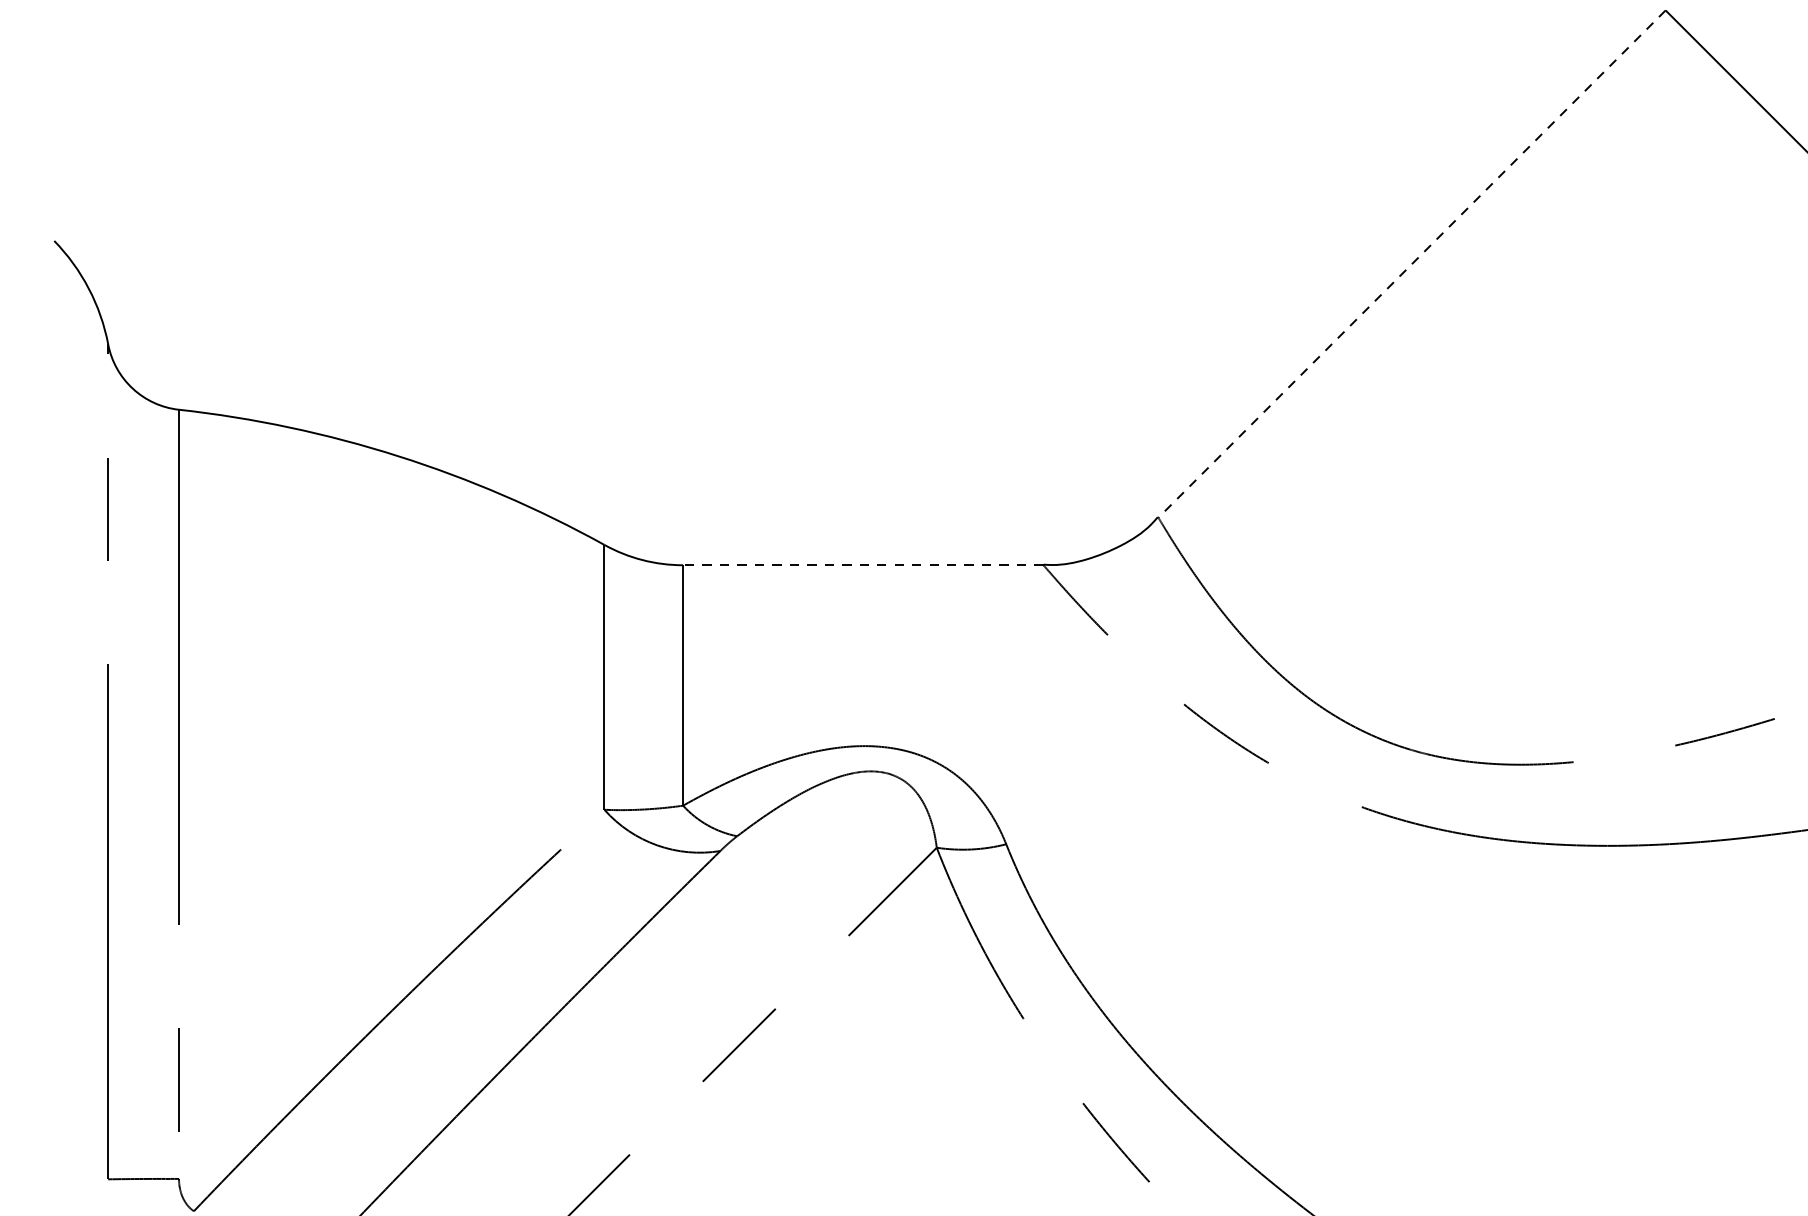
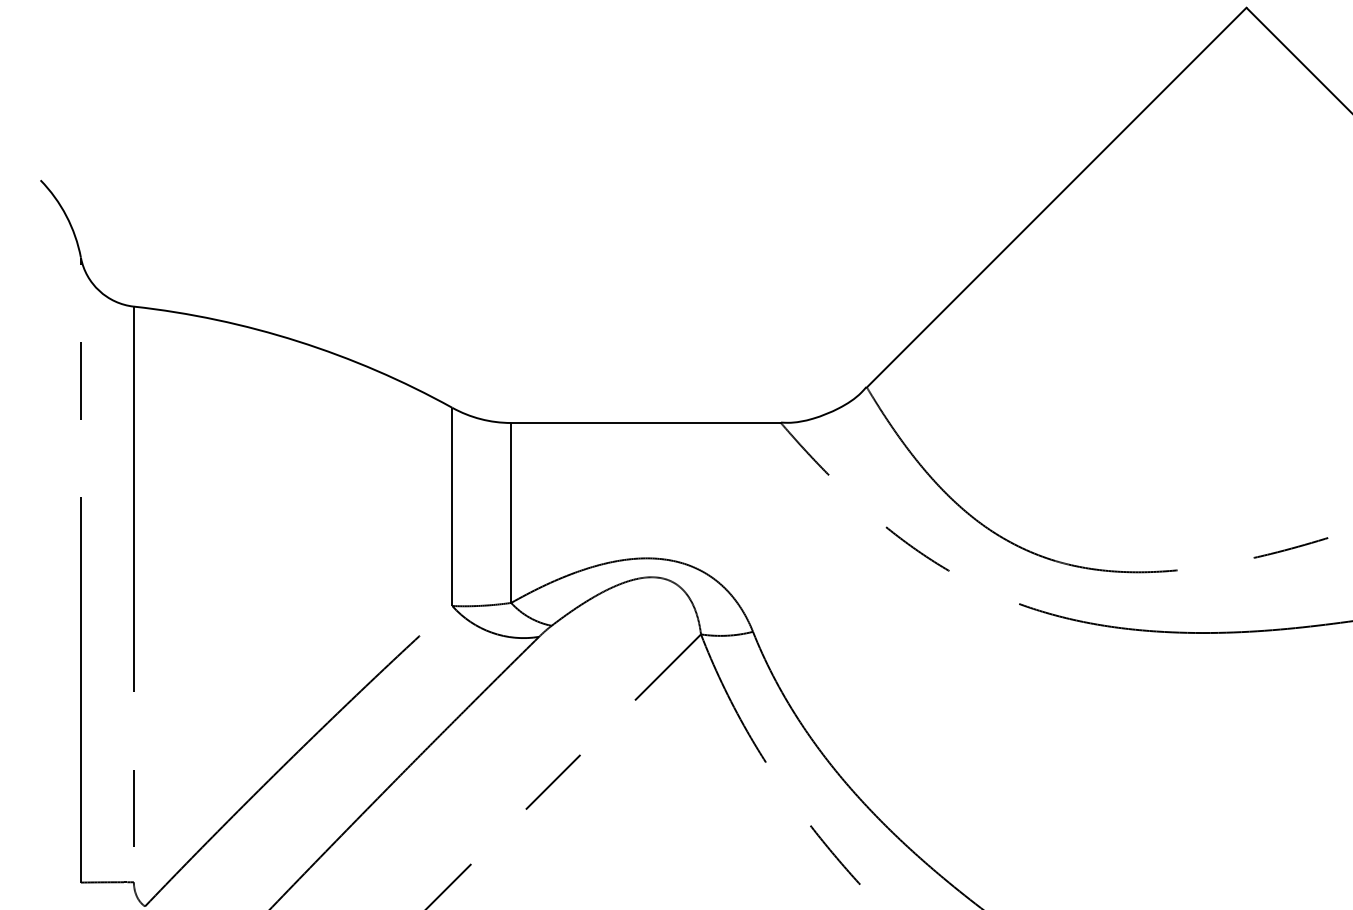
line: (1411, 263) -> (1056, 197), dashed -> solid
line: (863, 565) -> (646, 423), dashed -> solid

